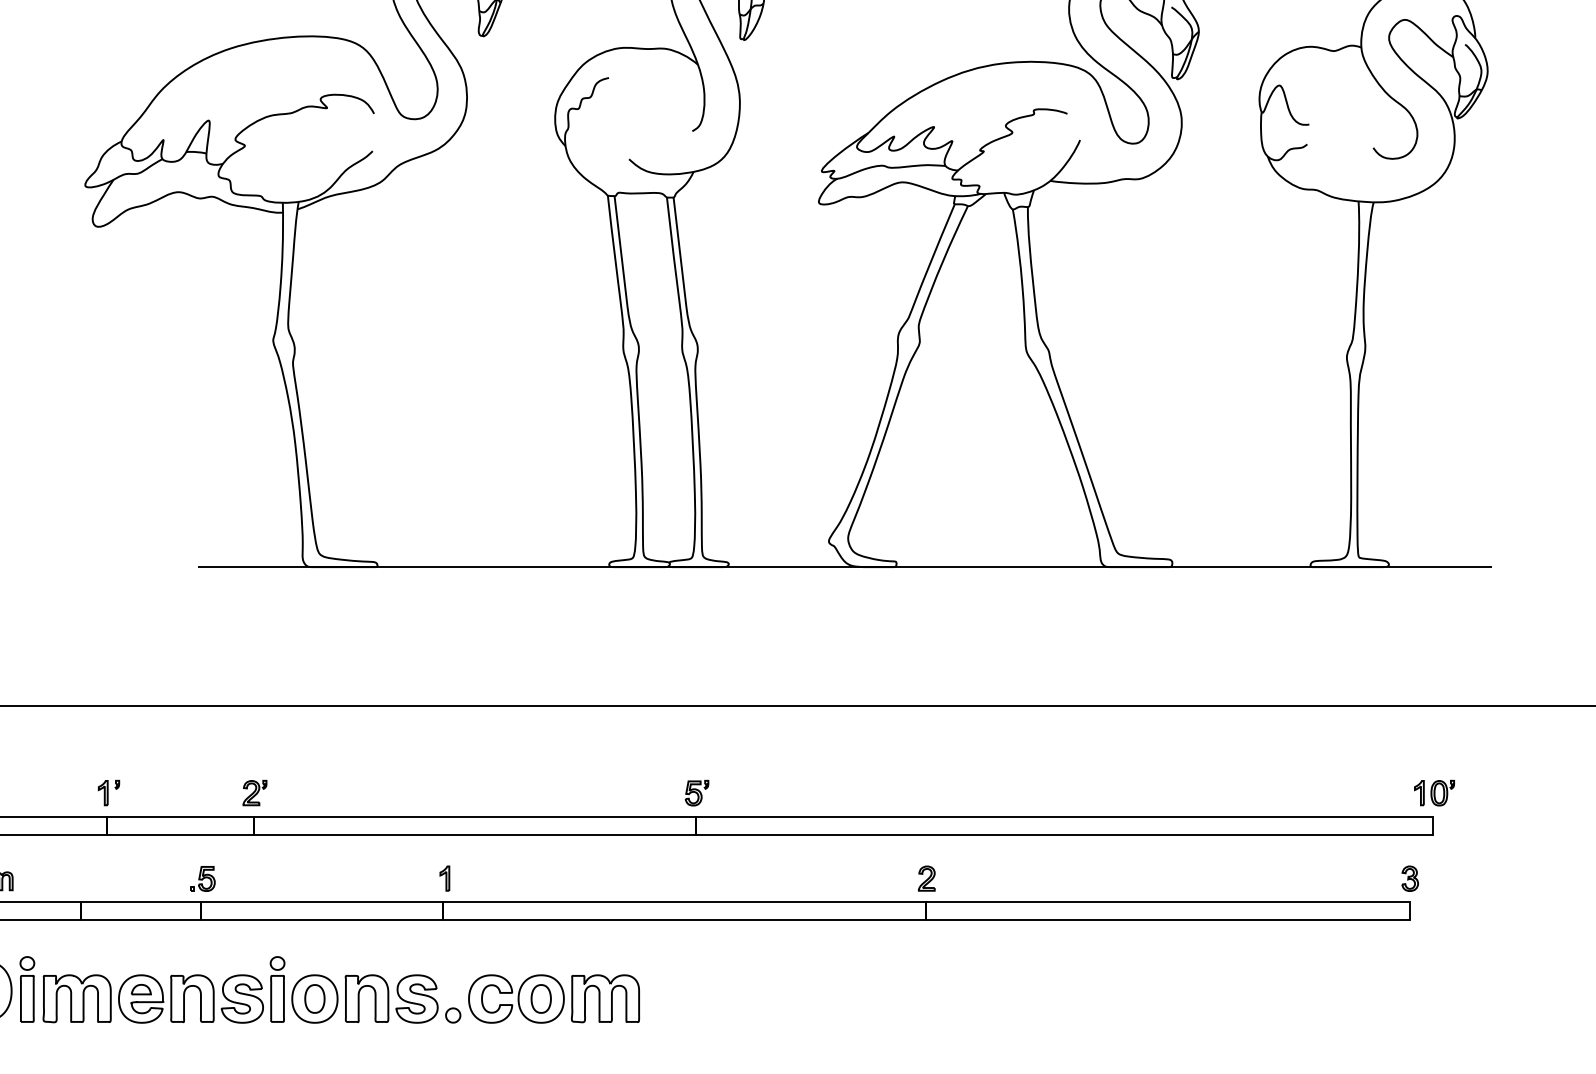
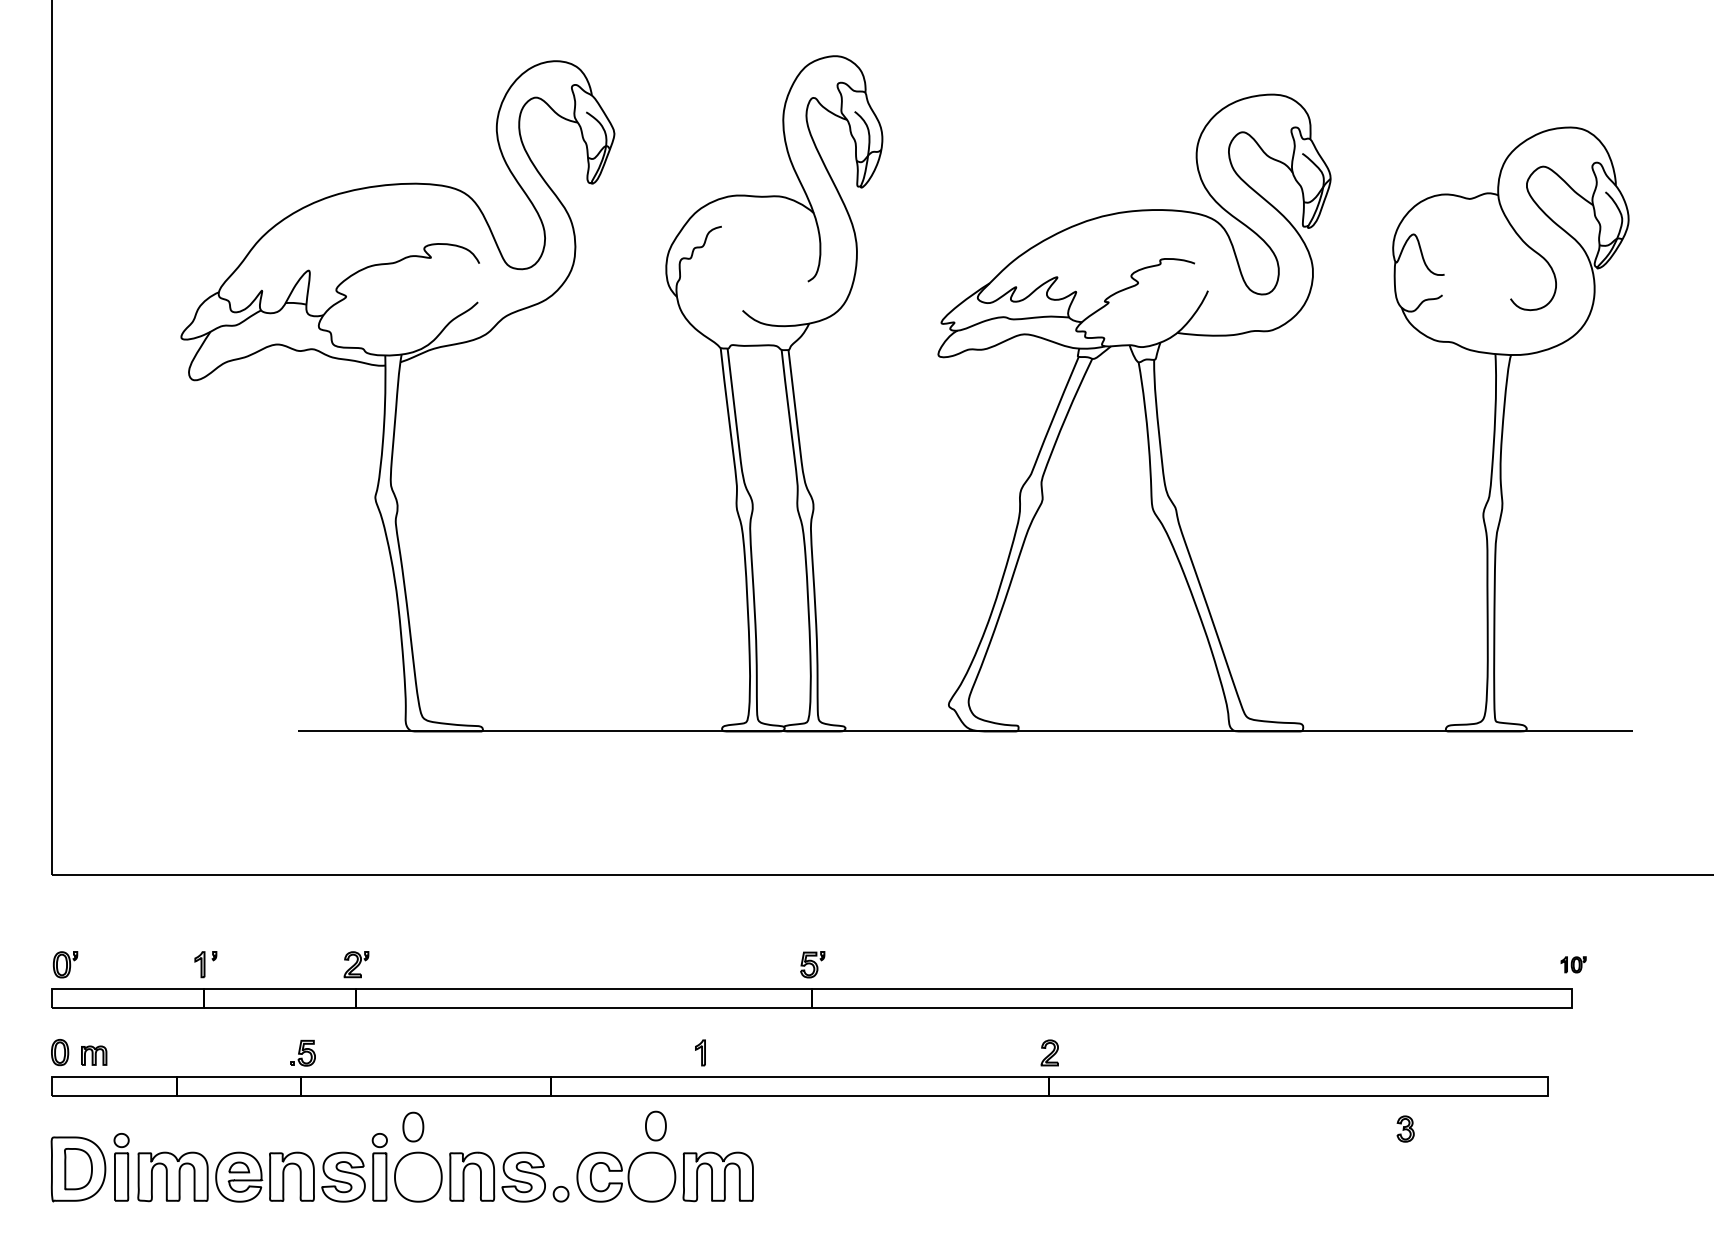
part: (1434, 792) -> (1573, 964), size x0.6
part: (444, 878) -> (700, 1052), moved
part: (1410, 878) -> (1405, 1128), moved
part: (315, 998) -> (413, 1126), moved
part: (540, 998) -> (655, 1125), moved

